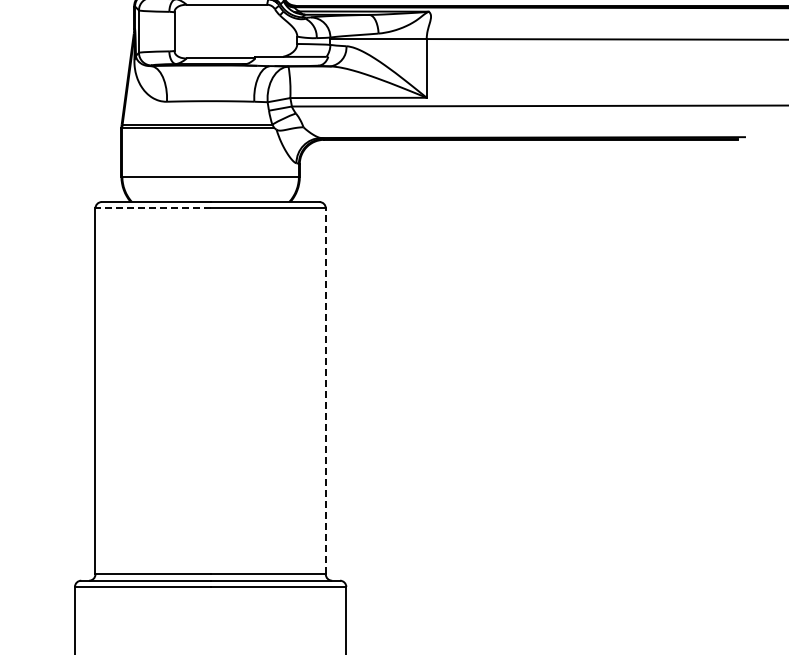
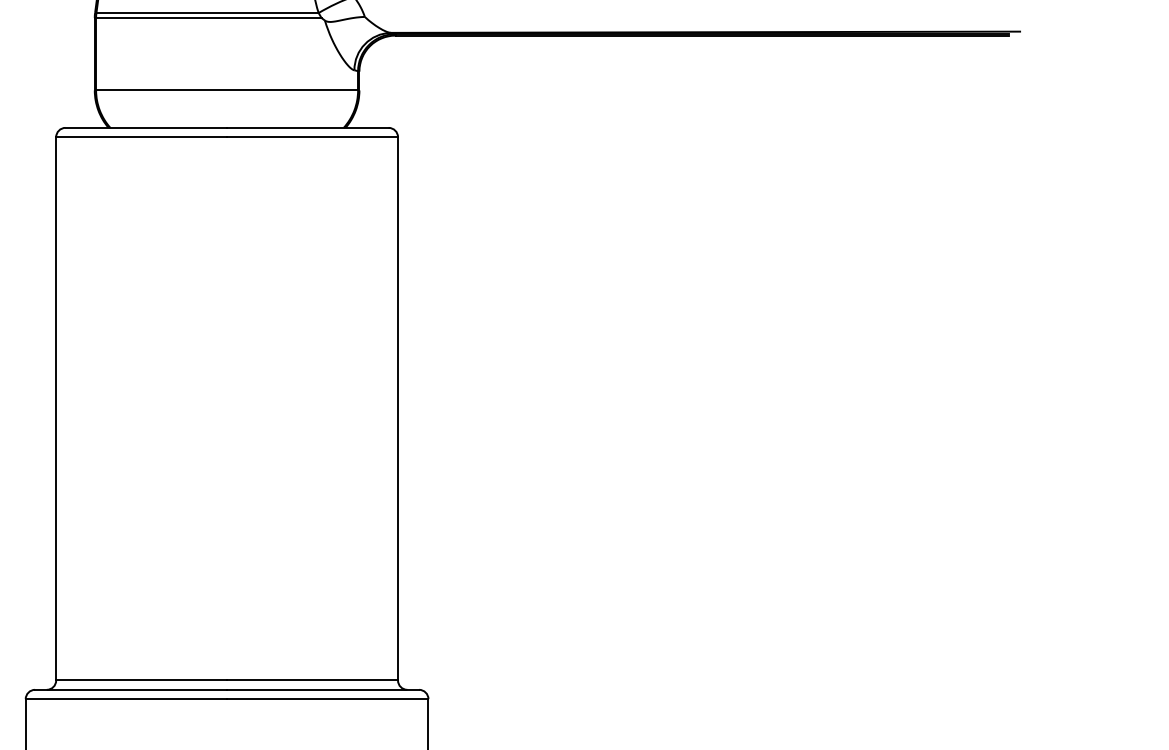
line: (153, 208) -> (142, 137), dashed -> solid
line: (325, 390) -> (397, 407), dashed -> solid

